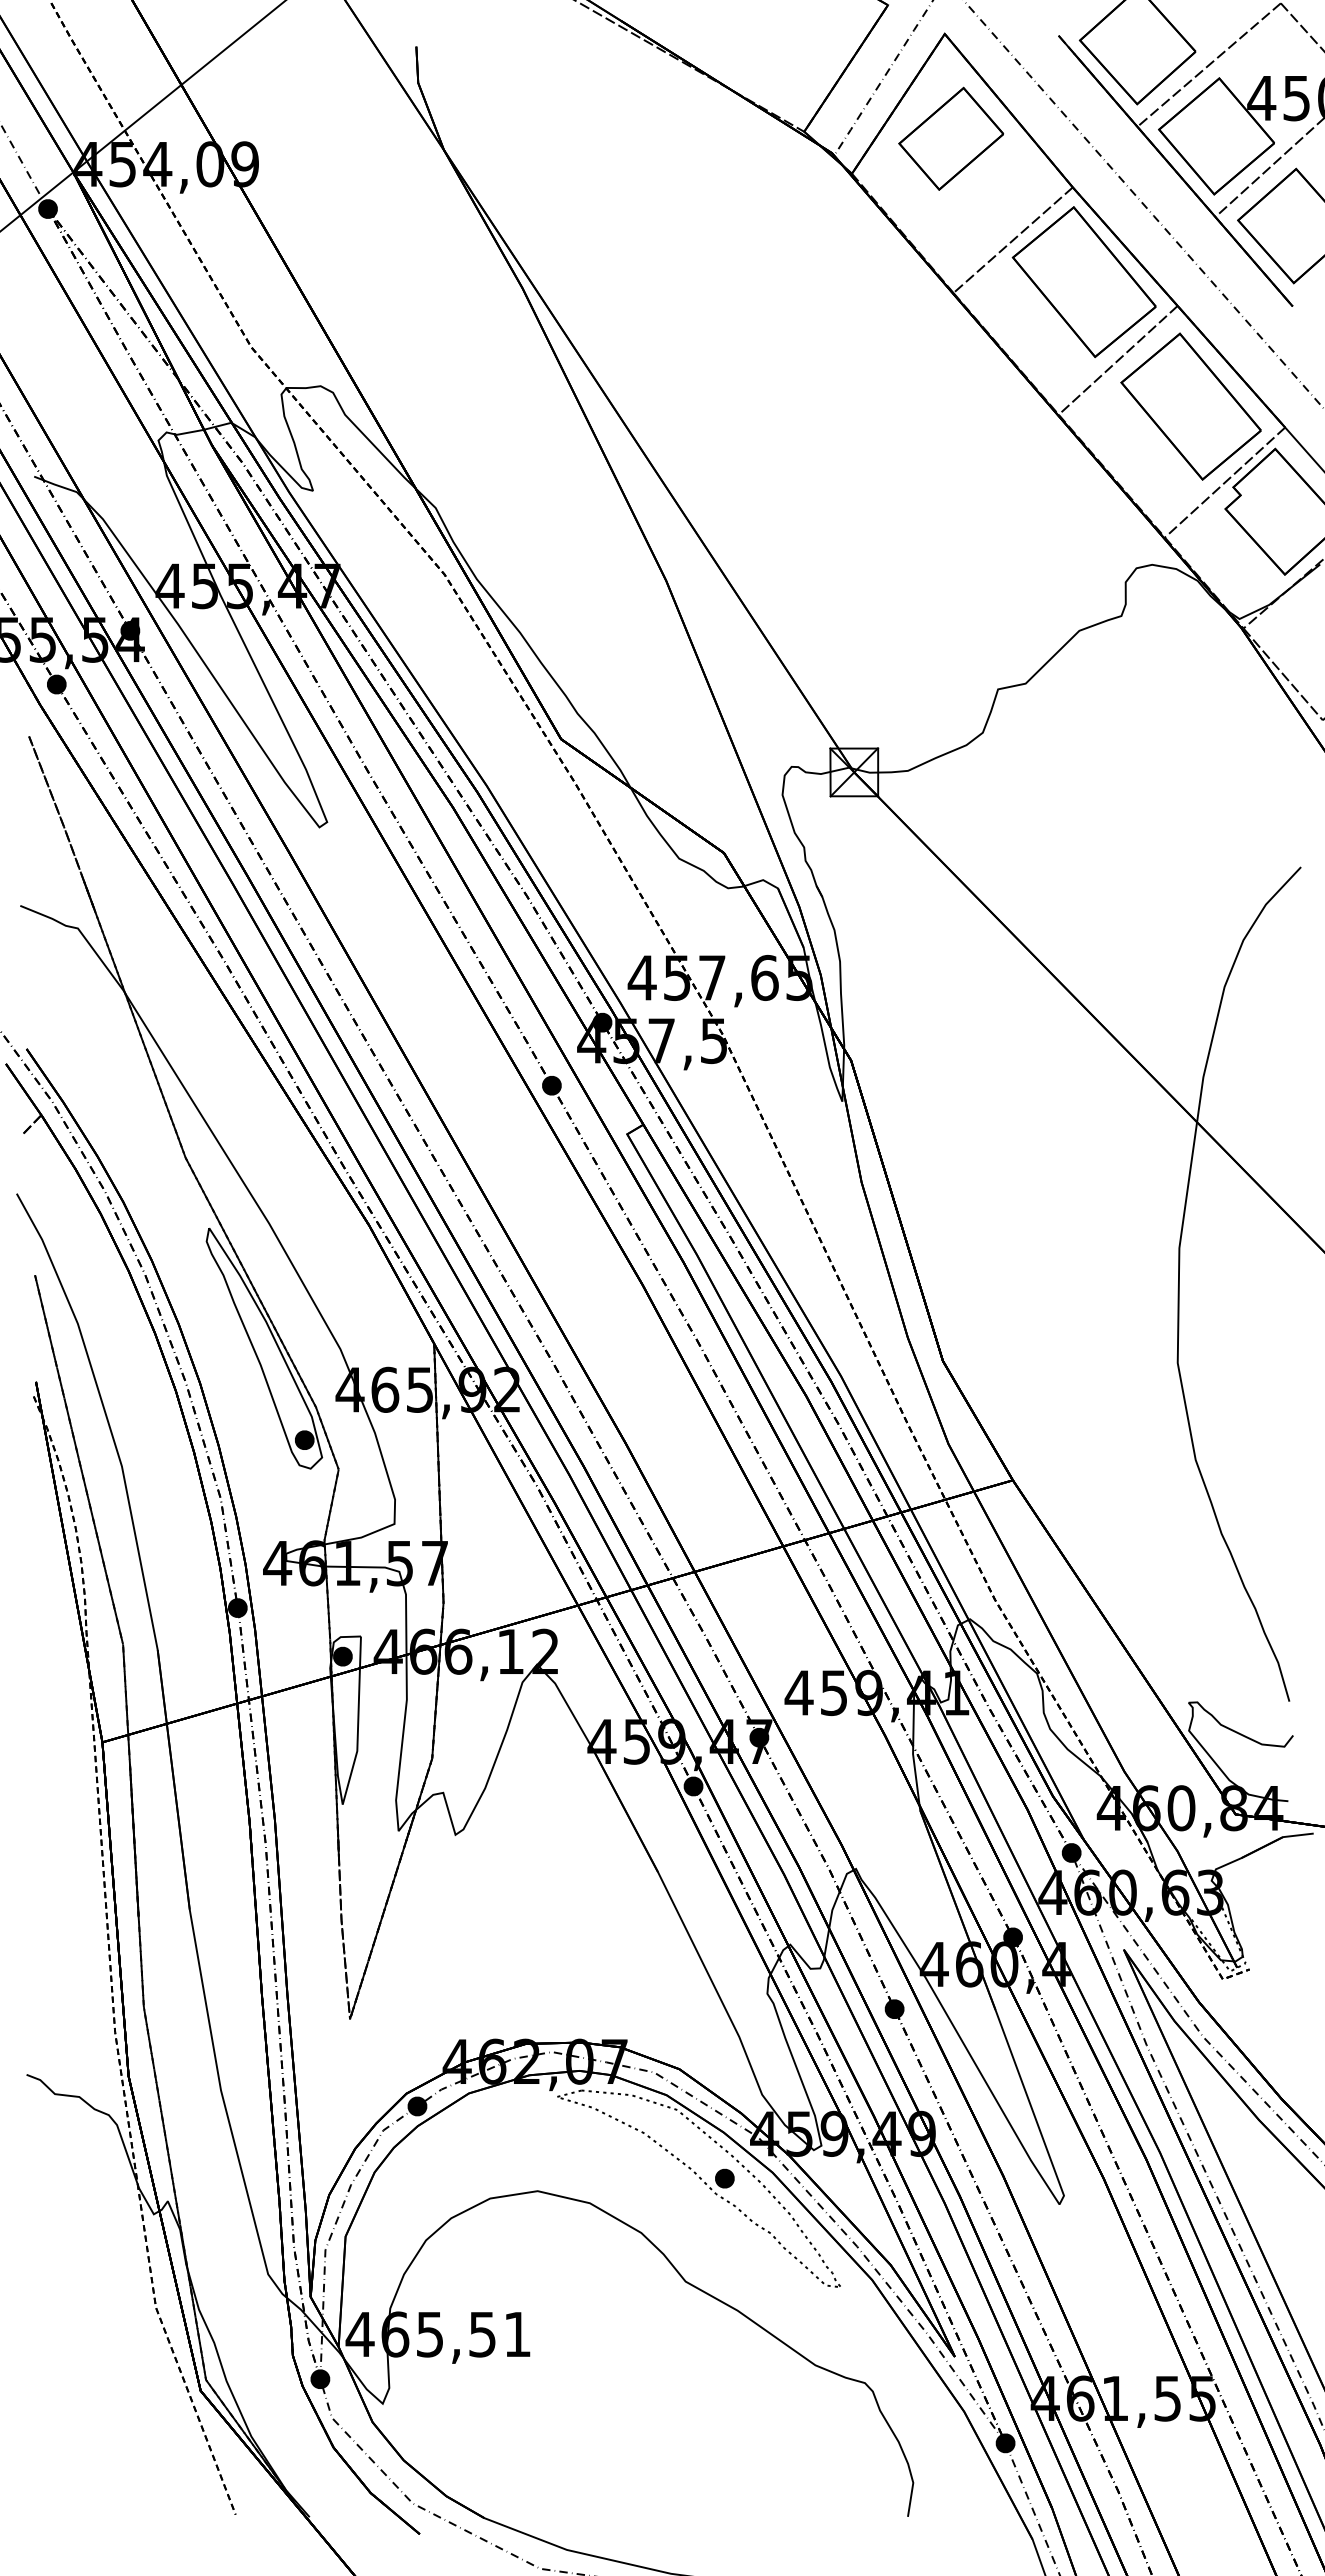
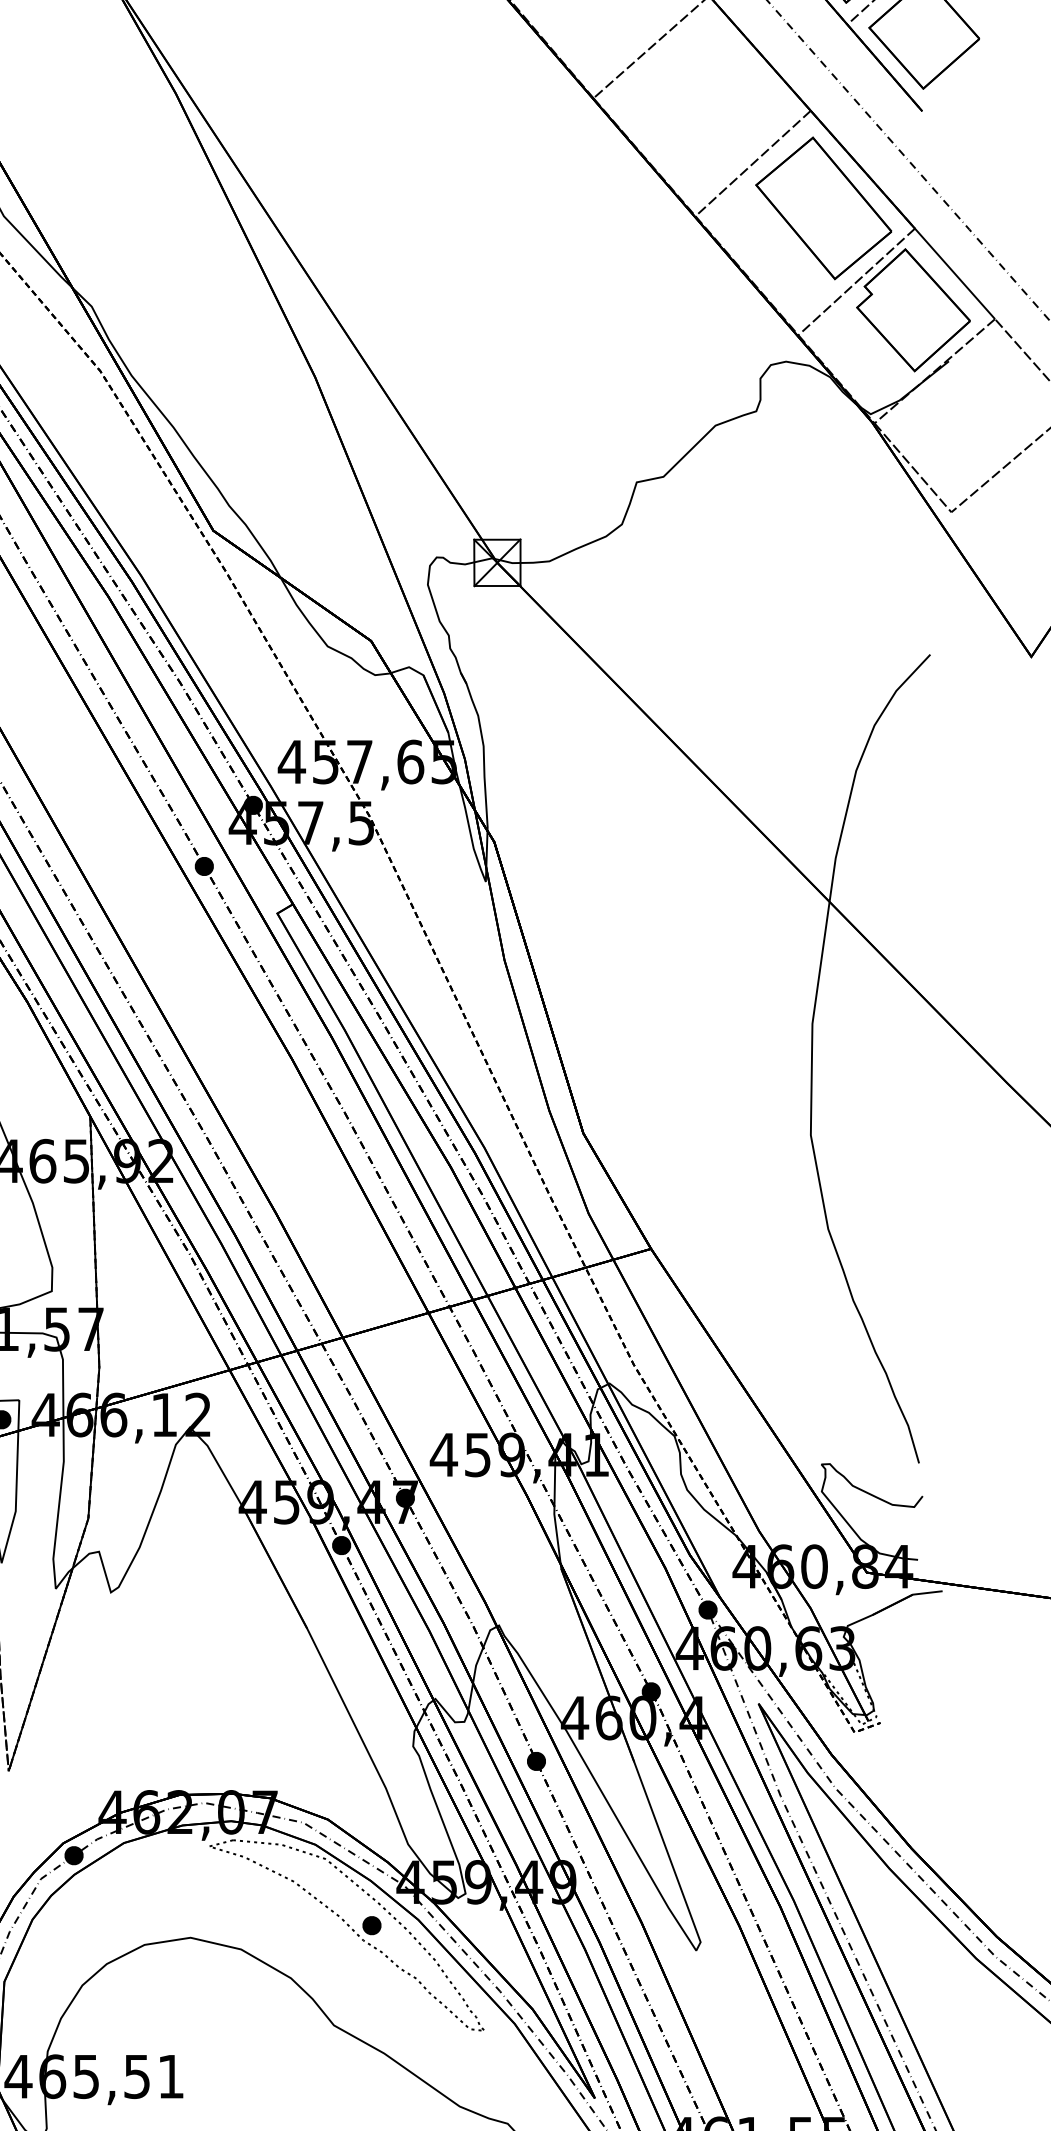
part: (1083, 282) -> (719, 88), removed

